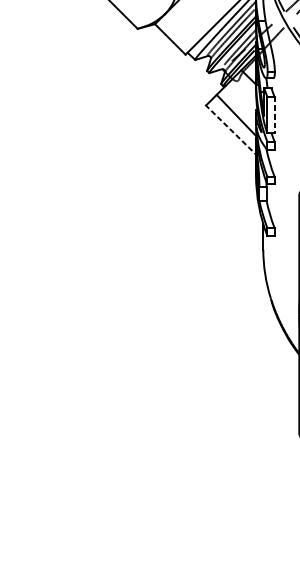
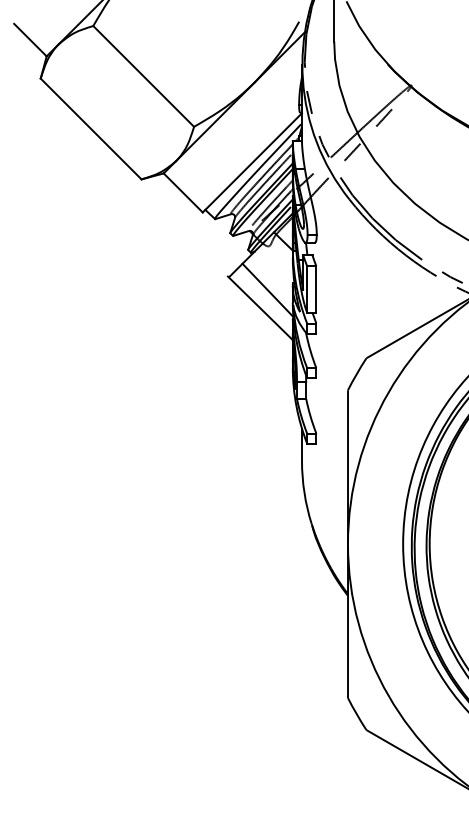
line: (274, 115) -> (316, 289), dashed -> solid
line: (230, 129) -> (260, 308), dashed -> solid

